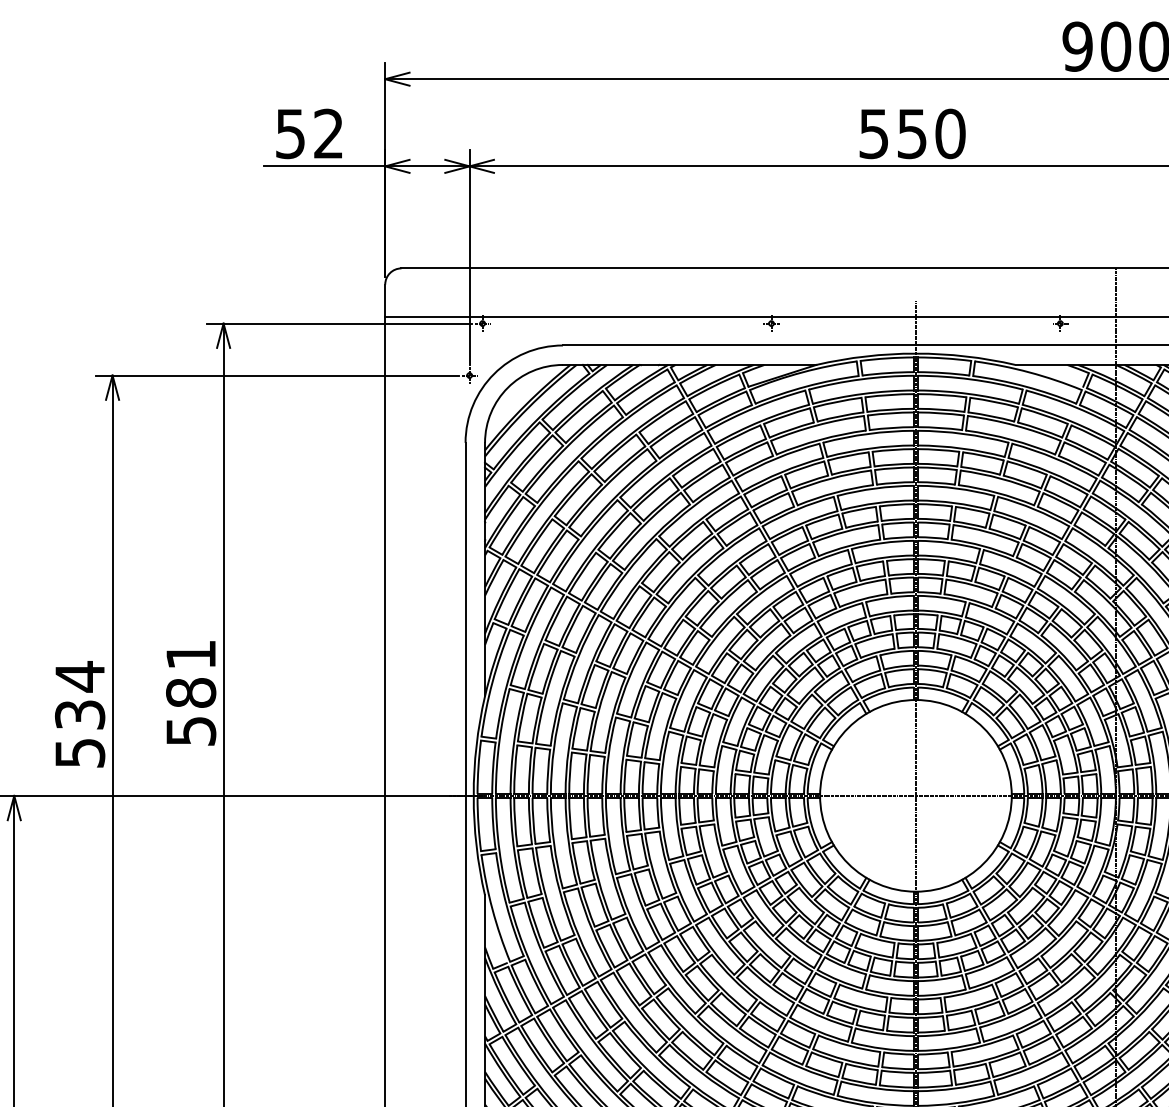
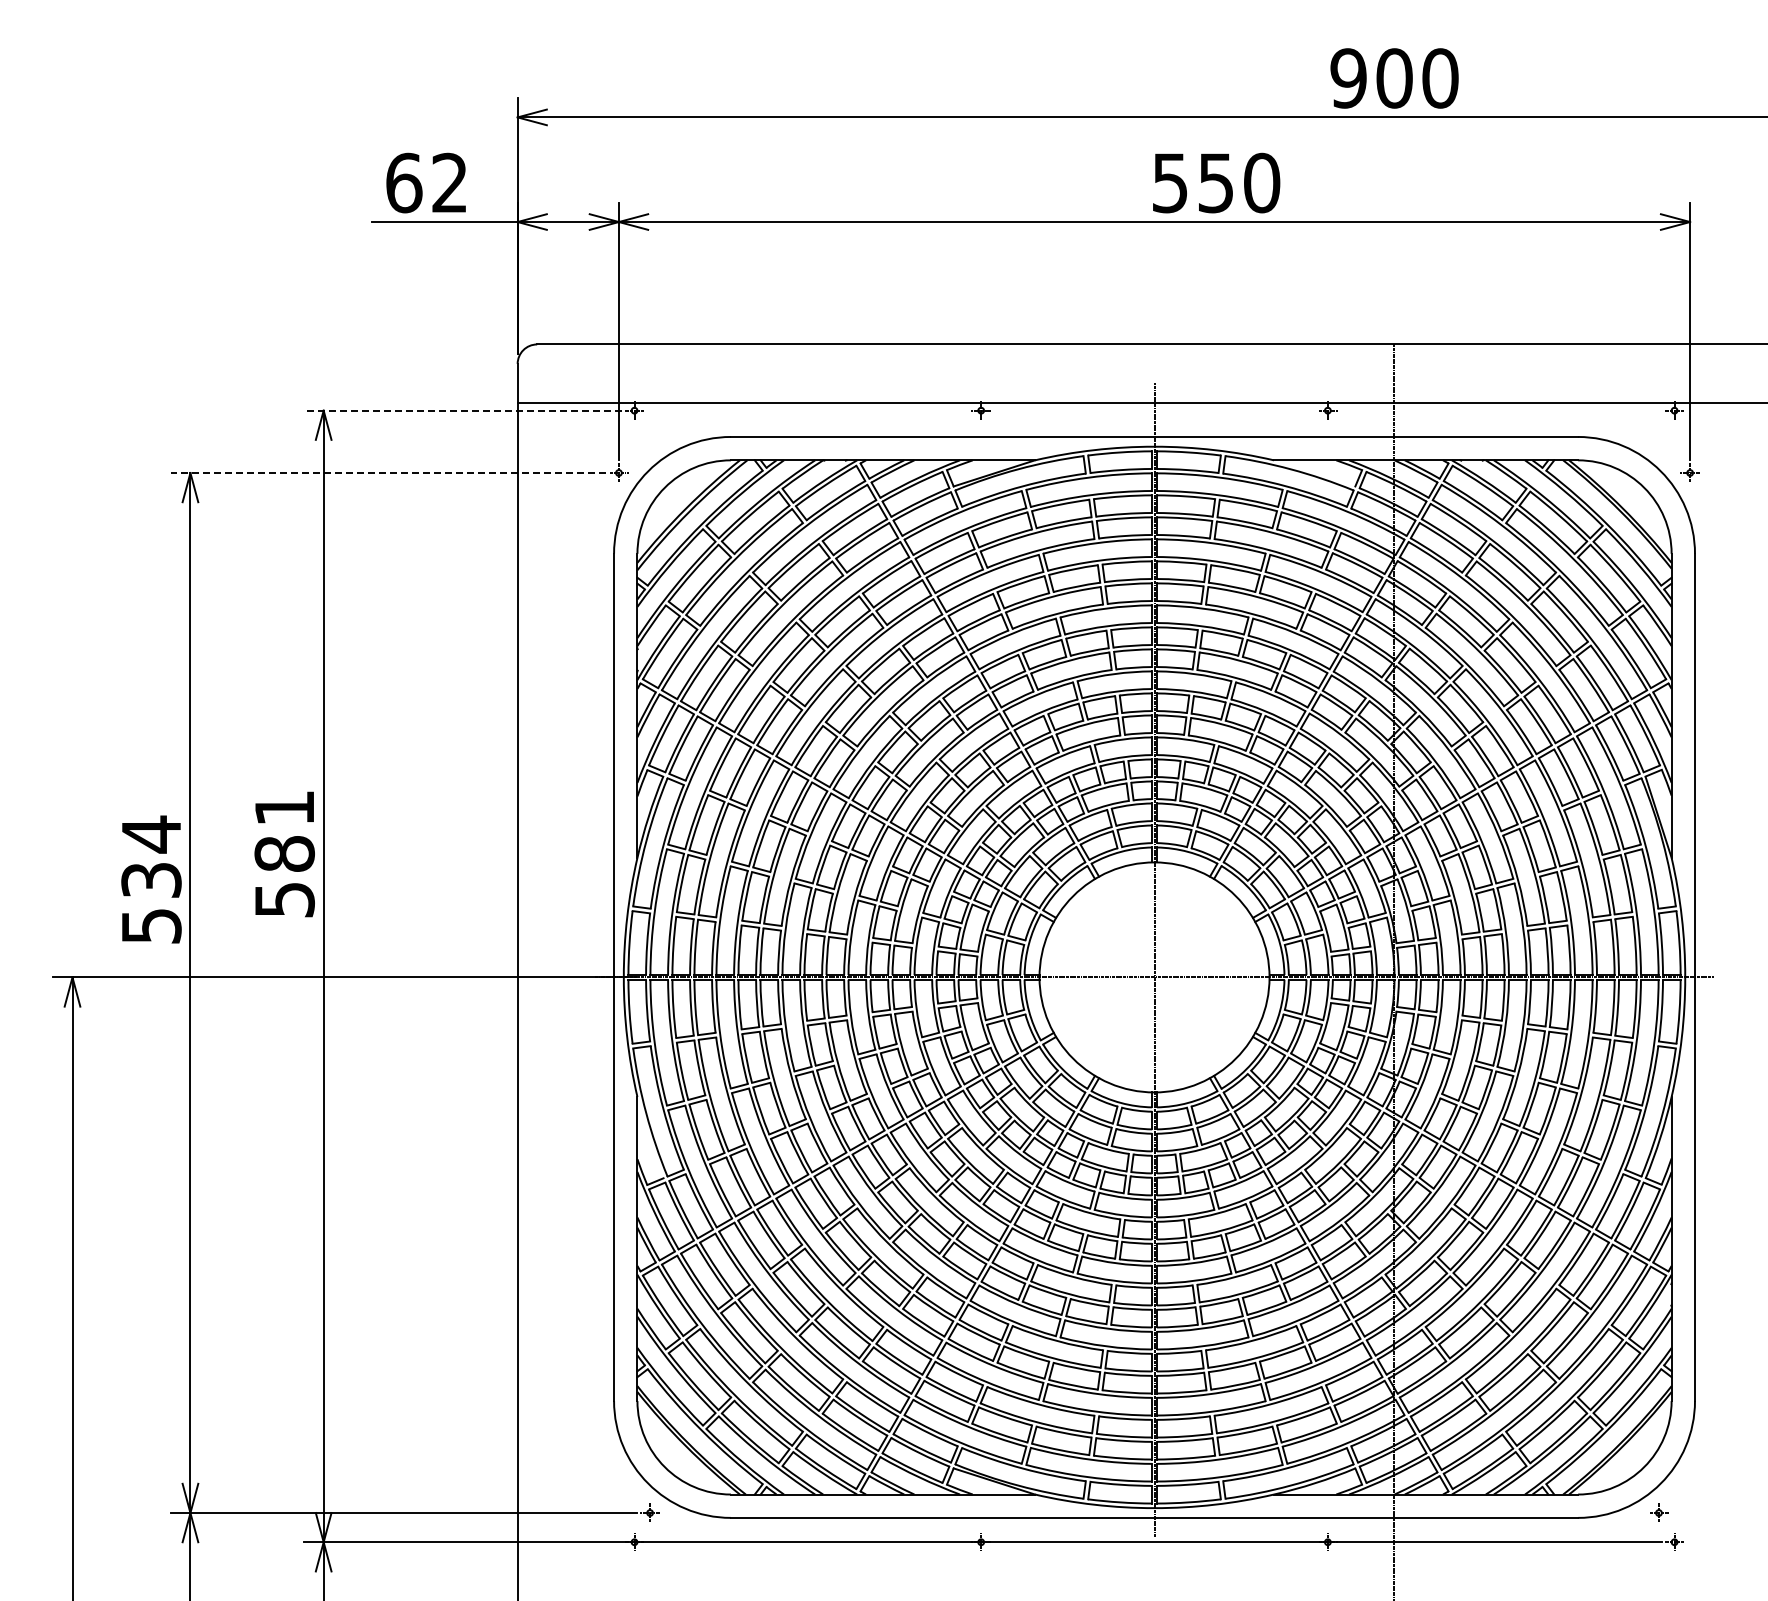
text: (290, 133) -> (404, 182), 52 -> 62
text: (912, 133) -> (1216, 182), moved
line: (340, 323) -> (463, 410), solid -> dashed
line: (277, 375) -> (388, 473), solid -> dashed

